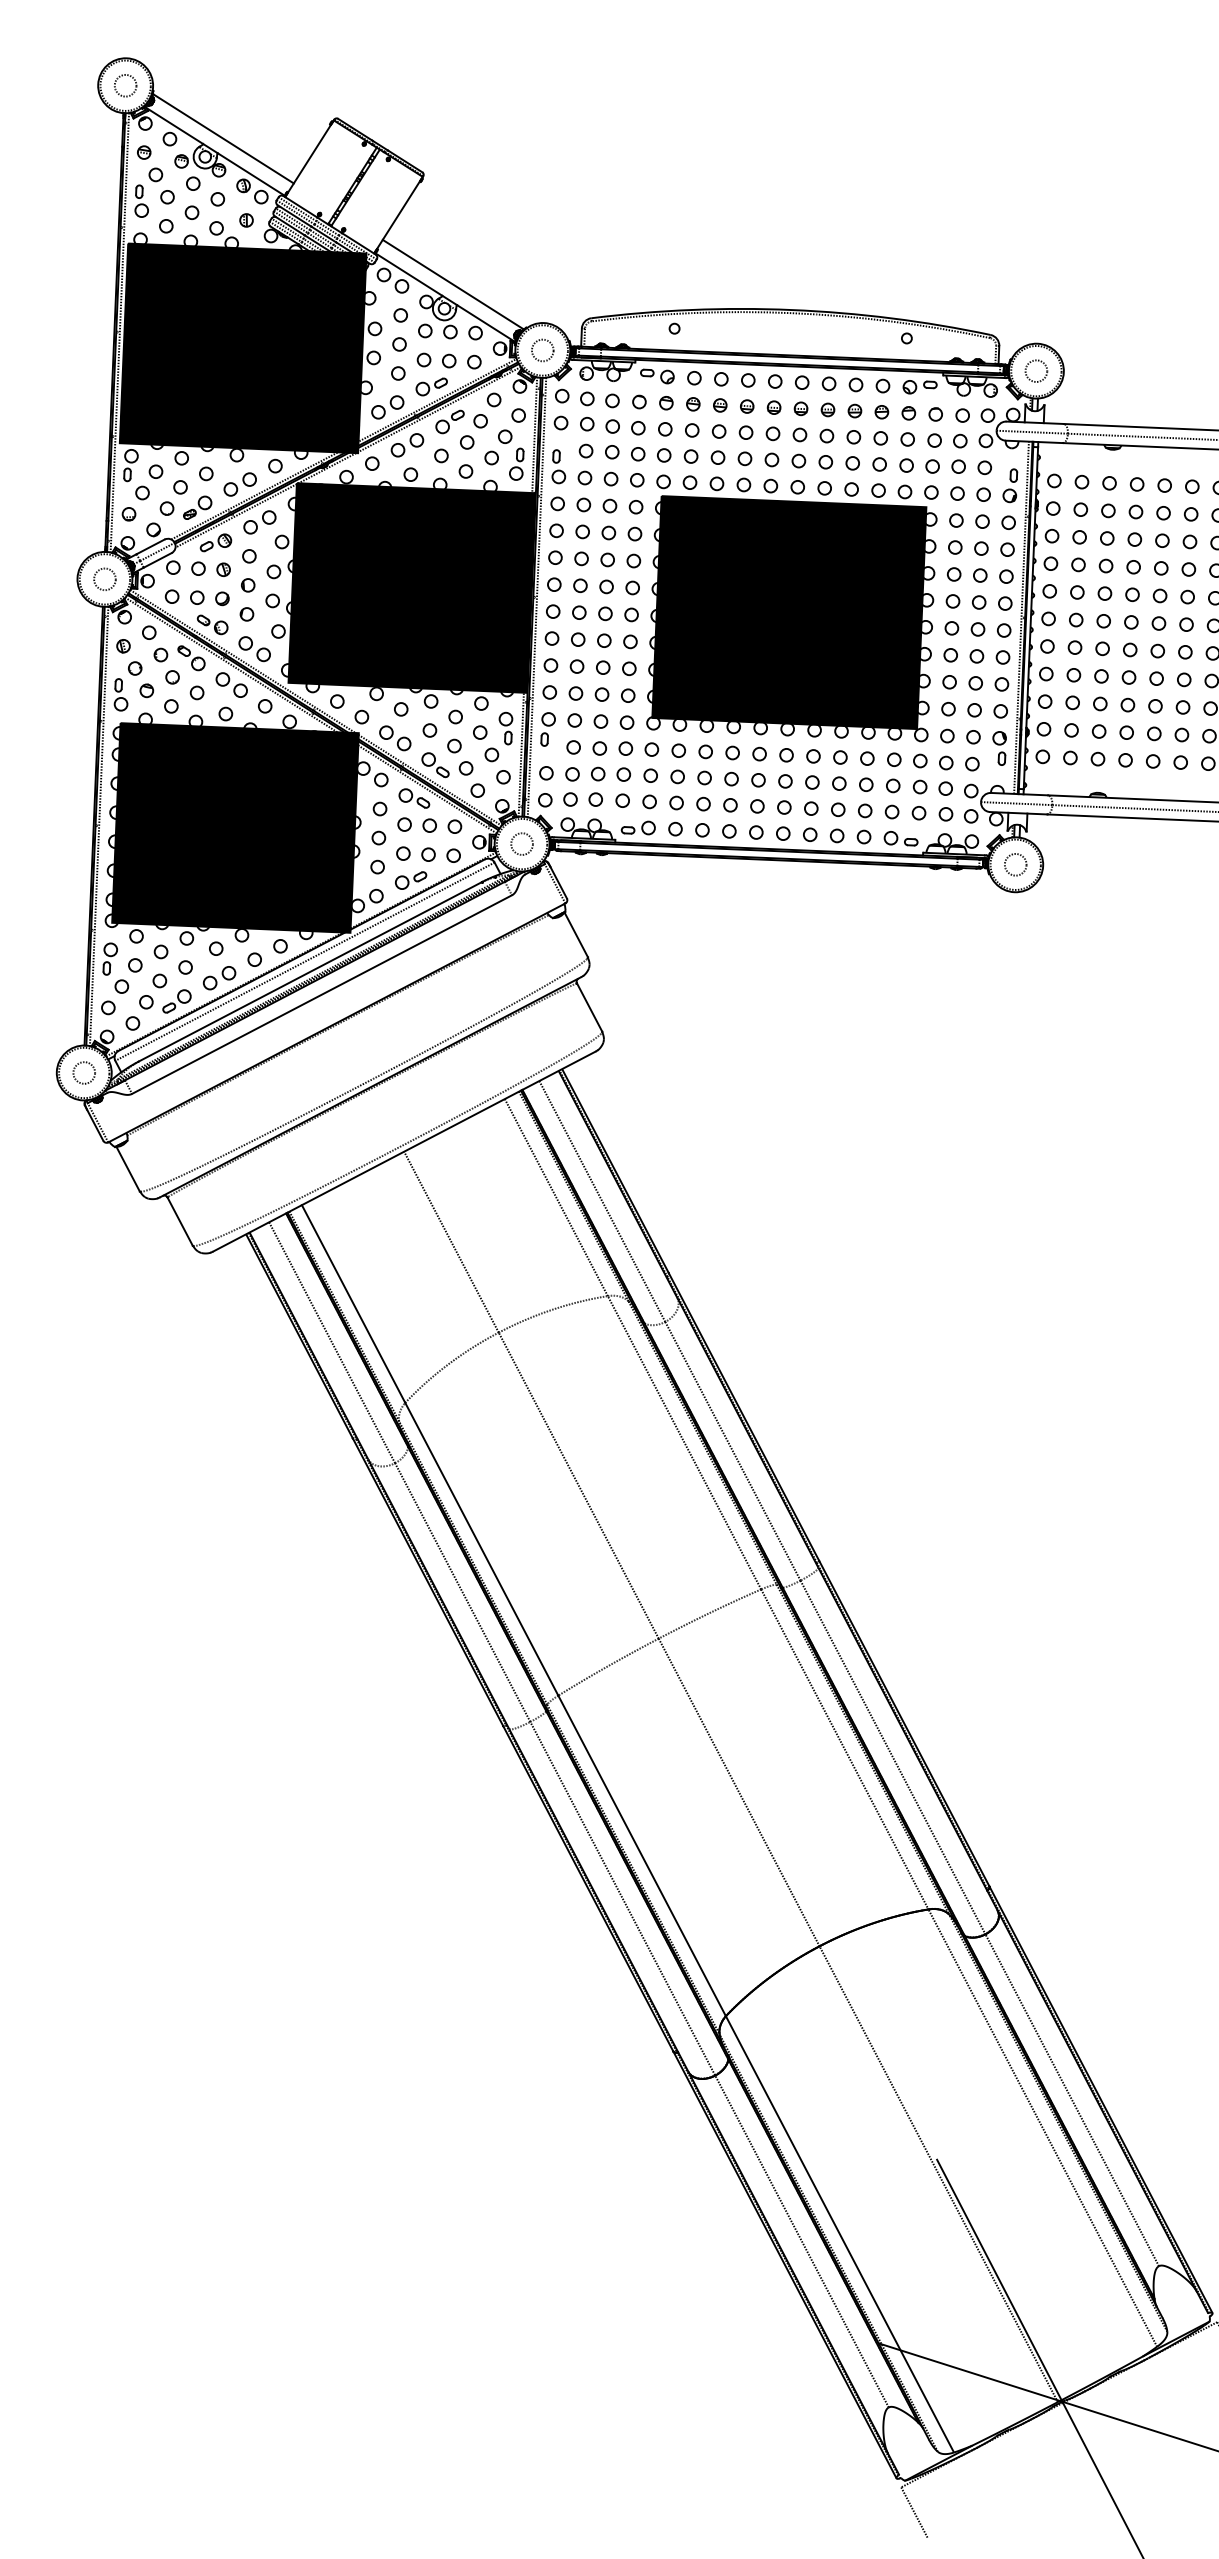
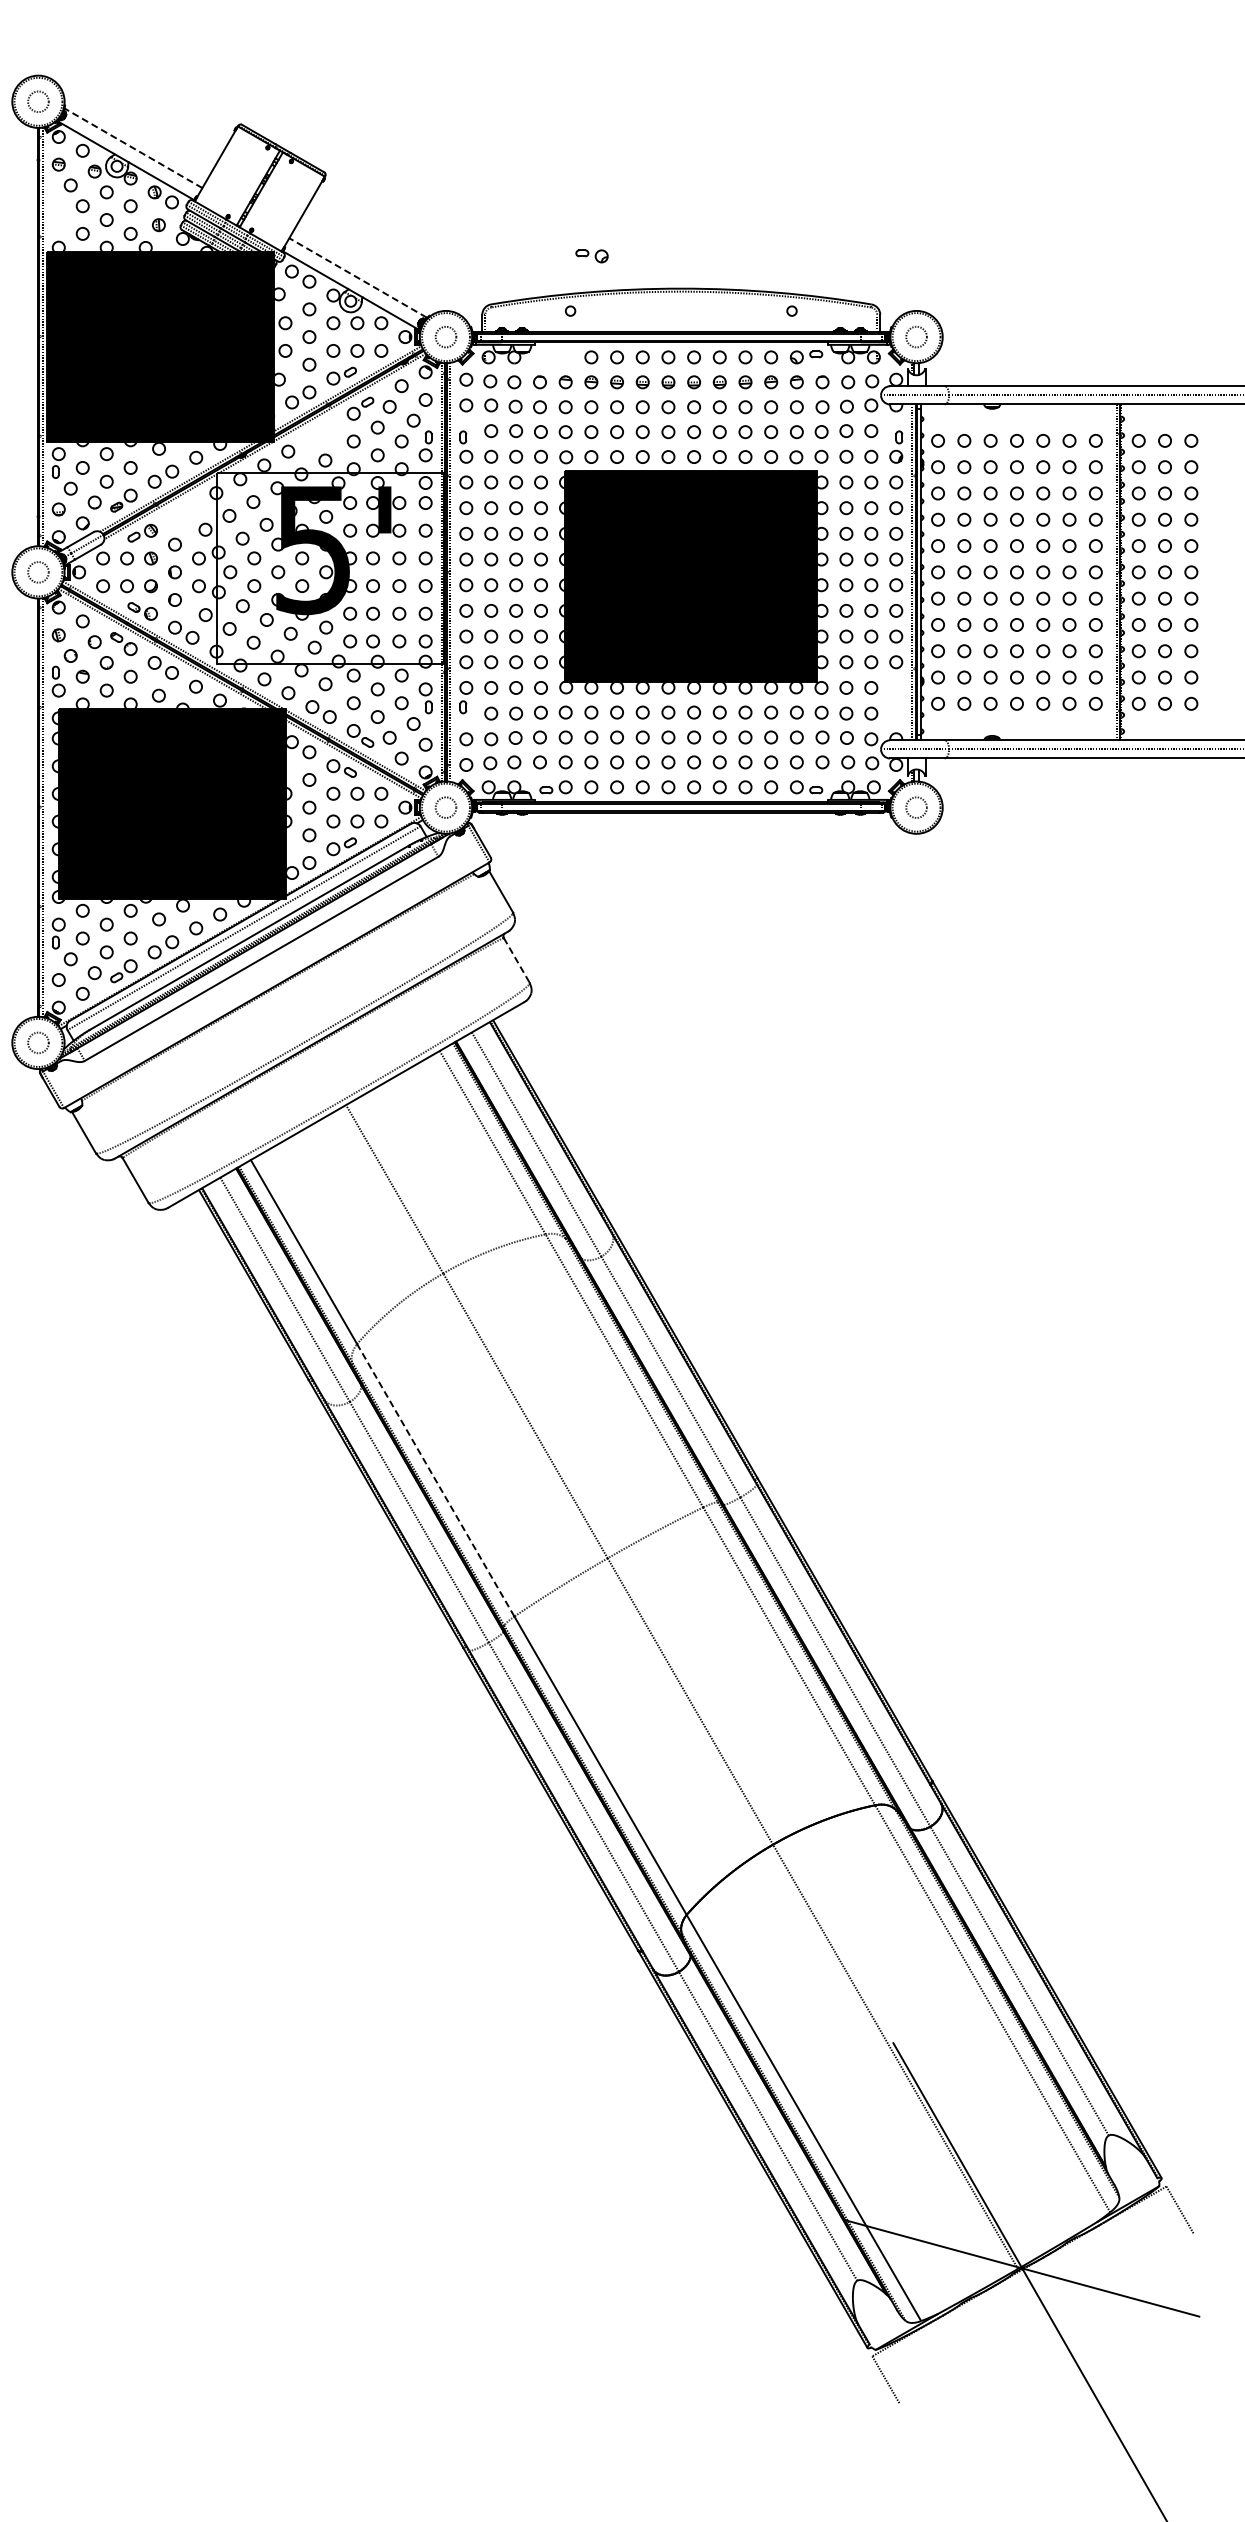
line: (223, 138) -> (133, 148), solid -> dashed
part: (141, 200) -> (58, 210), removed
line: (452, 284) -> (357, 277), solid -> dashed
part: (656, 376) -> (591, 256), moved
part: (406, 445) -> (320, 432), removed
part: (259, 521) -> (183, 511), removed
fill: (411, 588) -> (330, 568), removed
part: (999, 748) -> (896, 697), removed
line: (589, 1007) -> (516, 960), solid -> dashed
line: (481, 1548) -> (435, 1479), solid -> dashed

